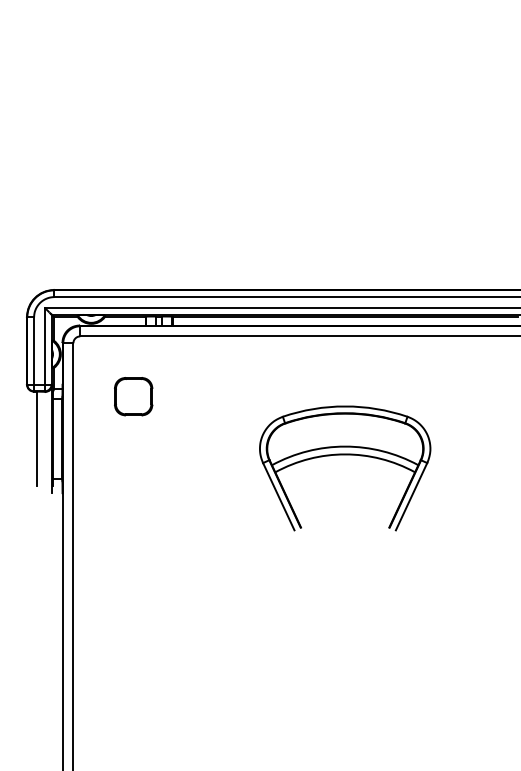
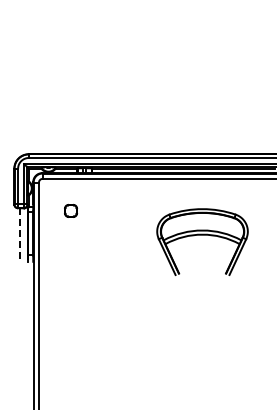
part: (132, 395) -> (70, 210), size x0.6
line: (36, 439) -> (19, 233), solid -> dashed
part: (345, 467) -> (202, 241), moved

